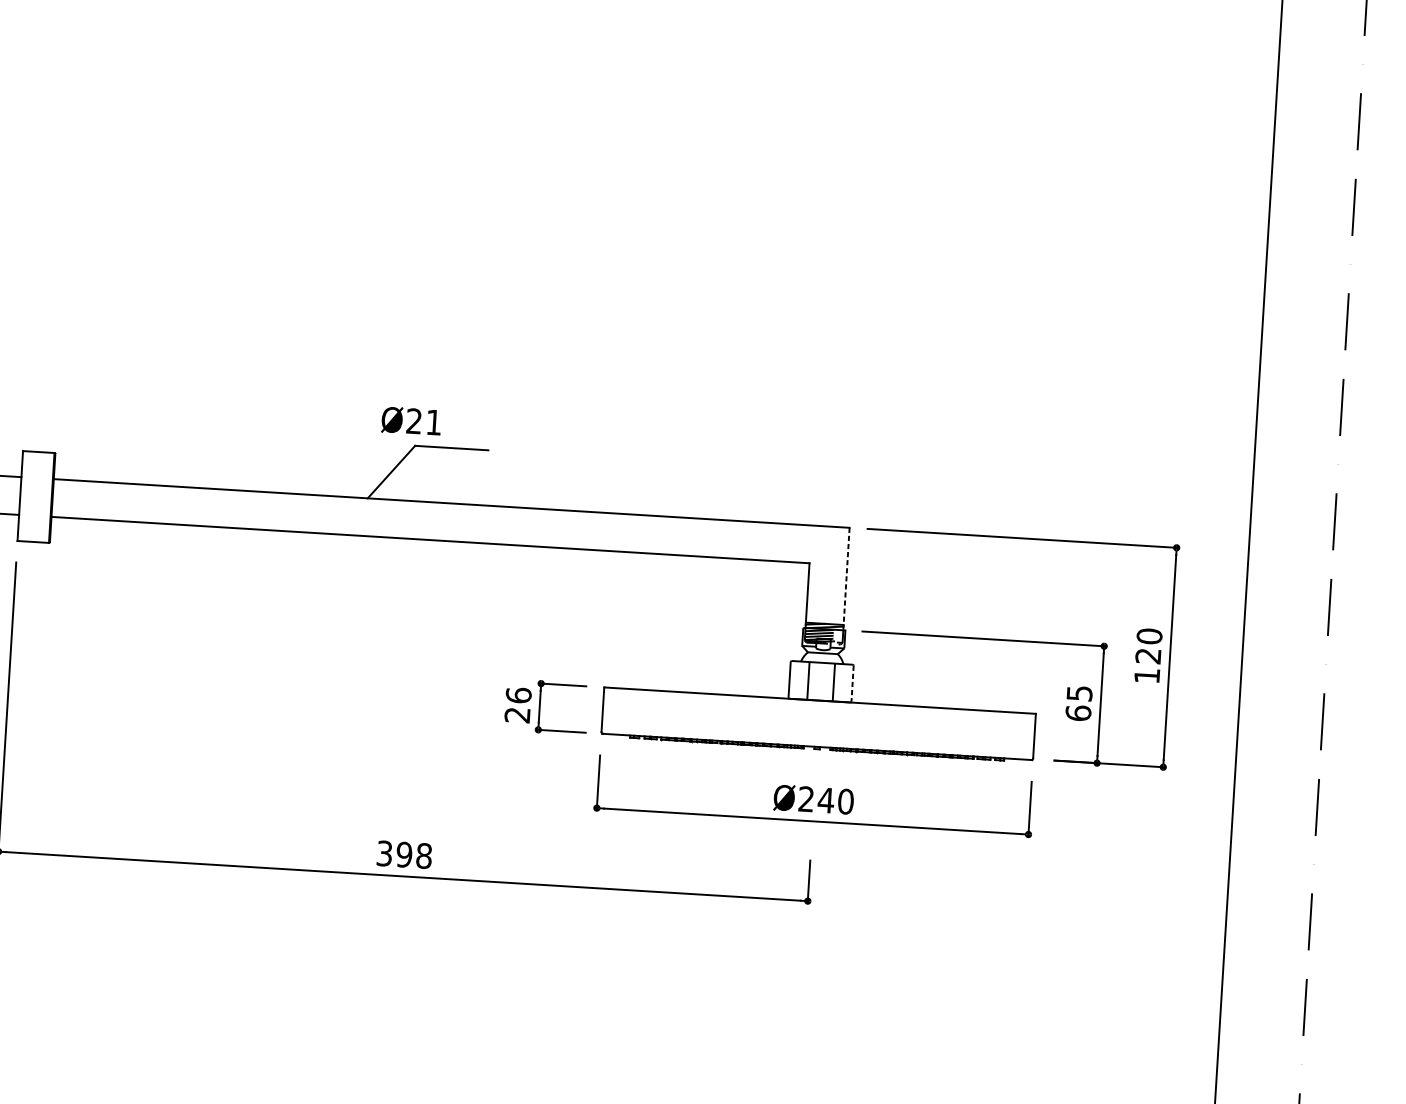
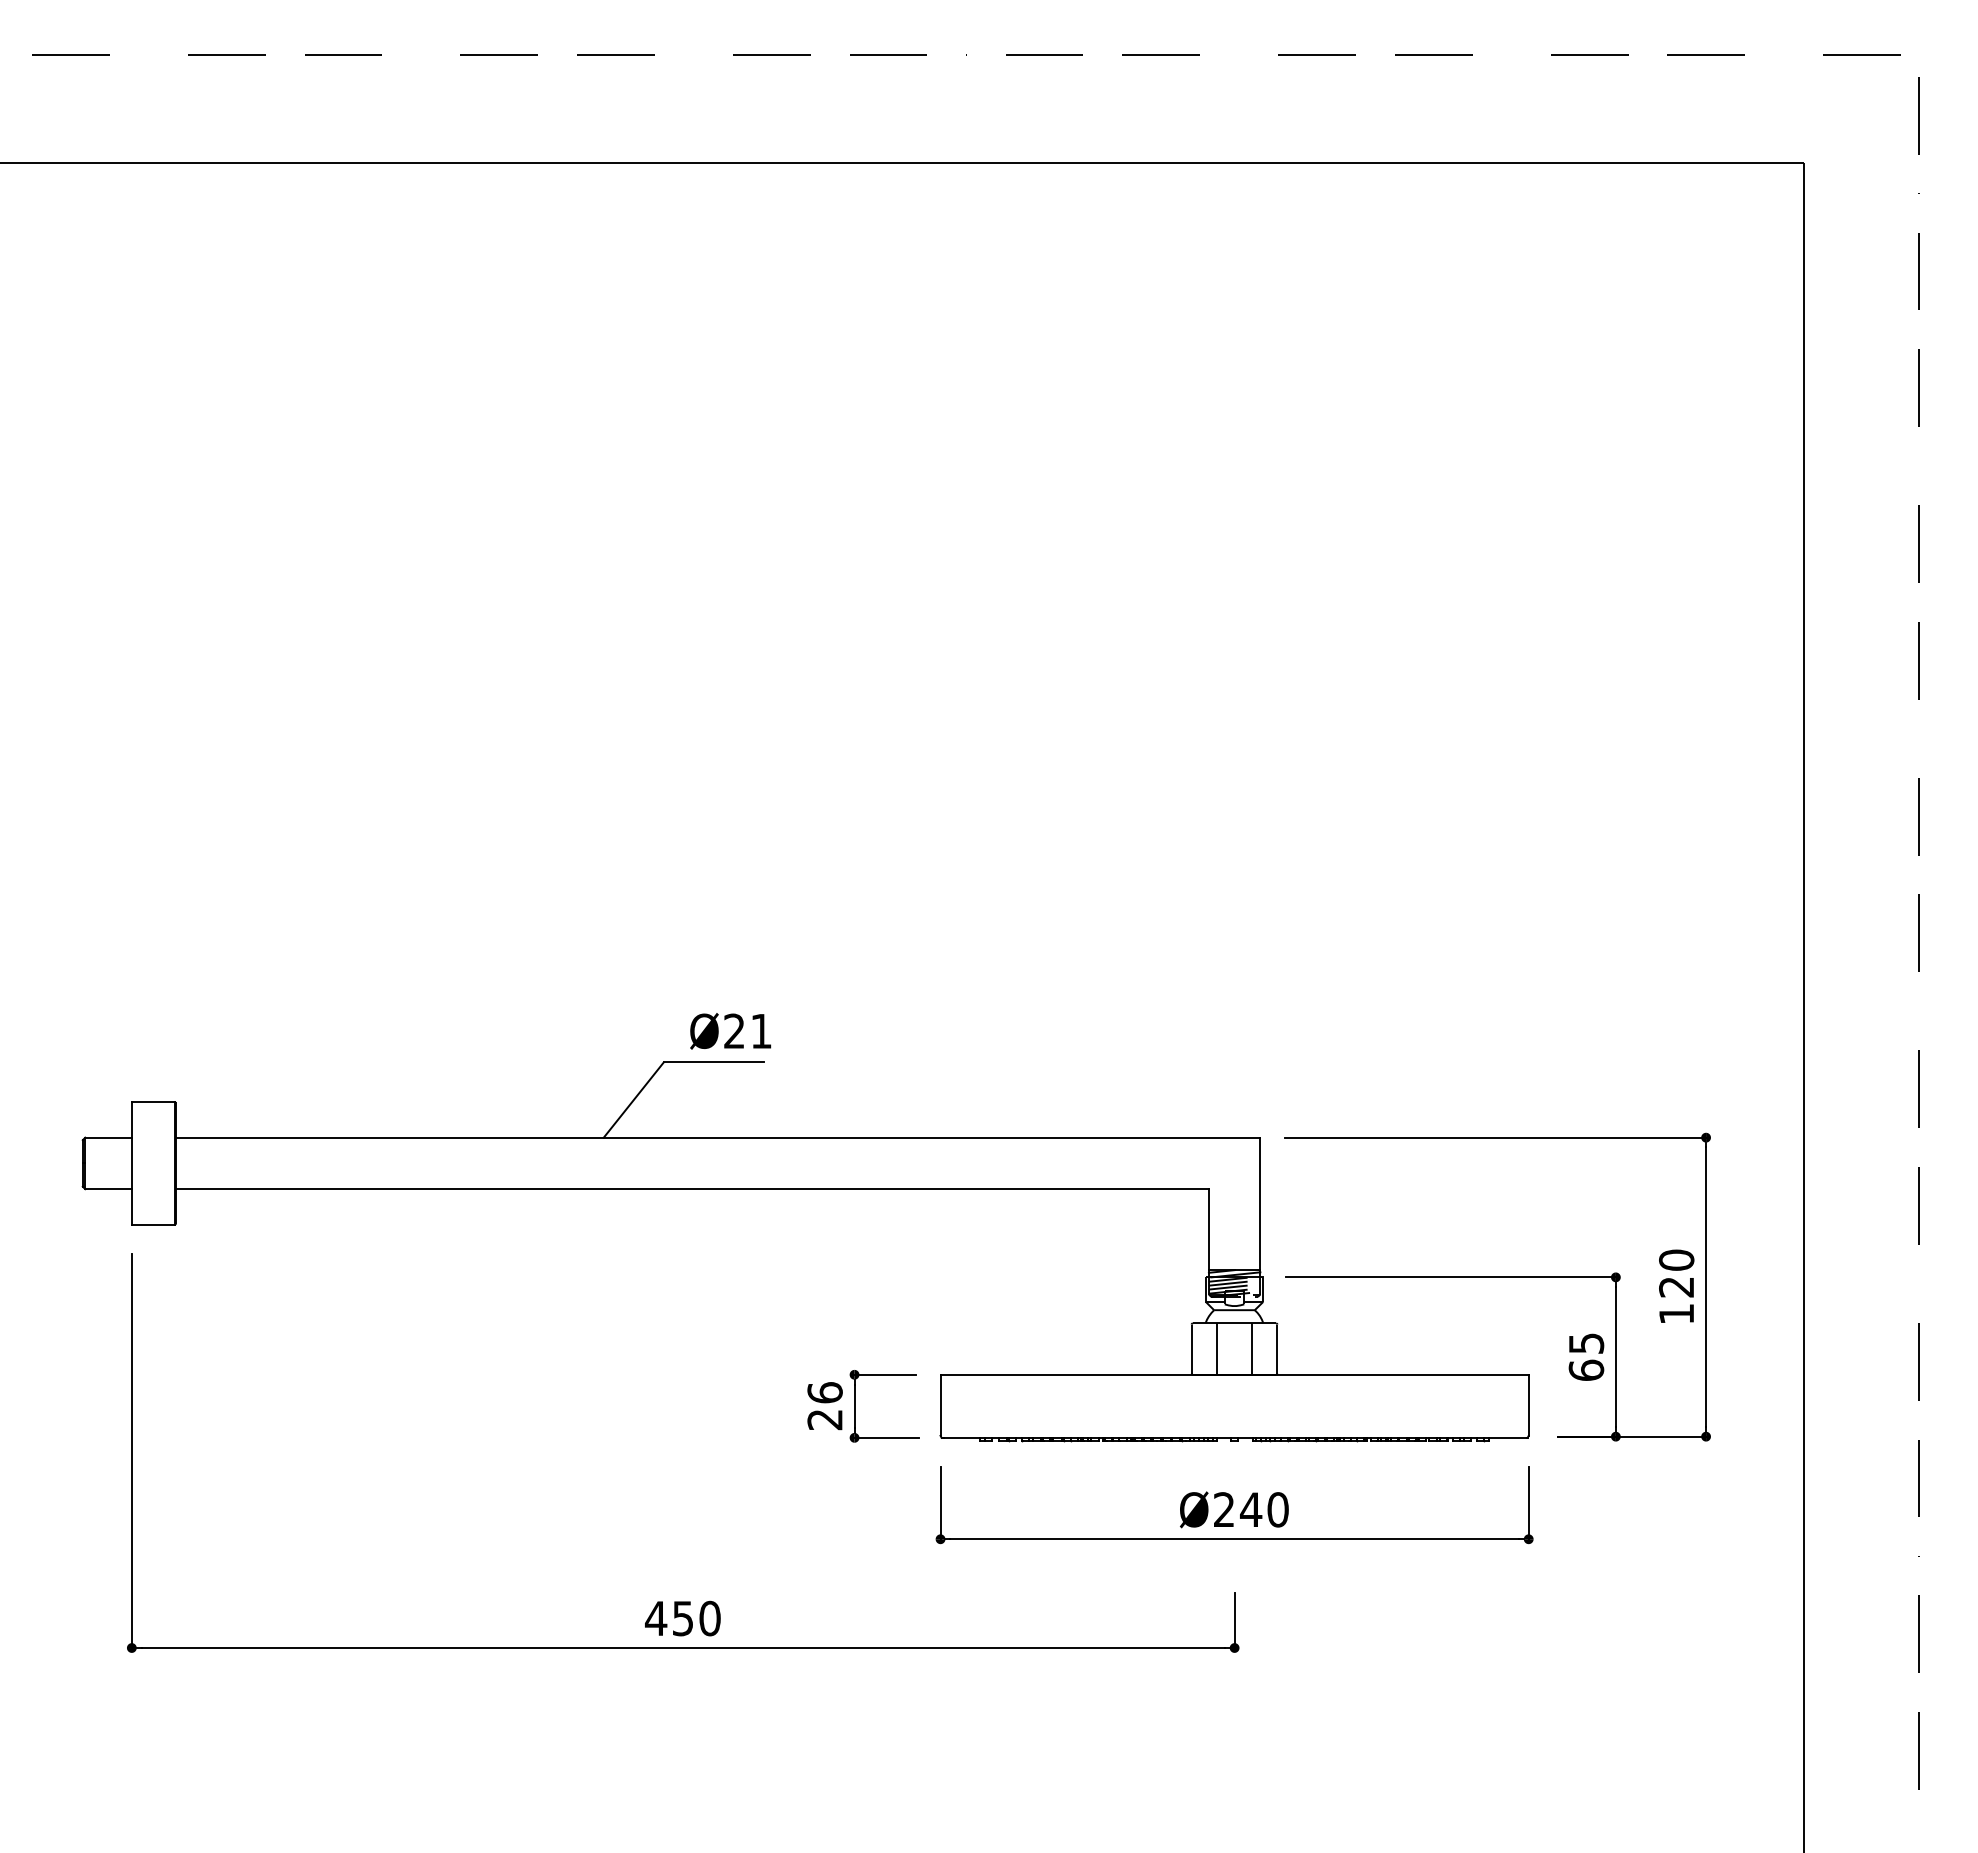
text: (411, 421) -> (730, 1031), moved
line: (846, 579) -> (1260, 1207), dashed -> solid
line: (852, 684) -> (1277, 1349), dashed -> solid
text: (403, 854) -> (682, 1618), 398 -> 450

